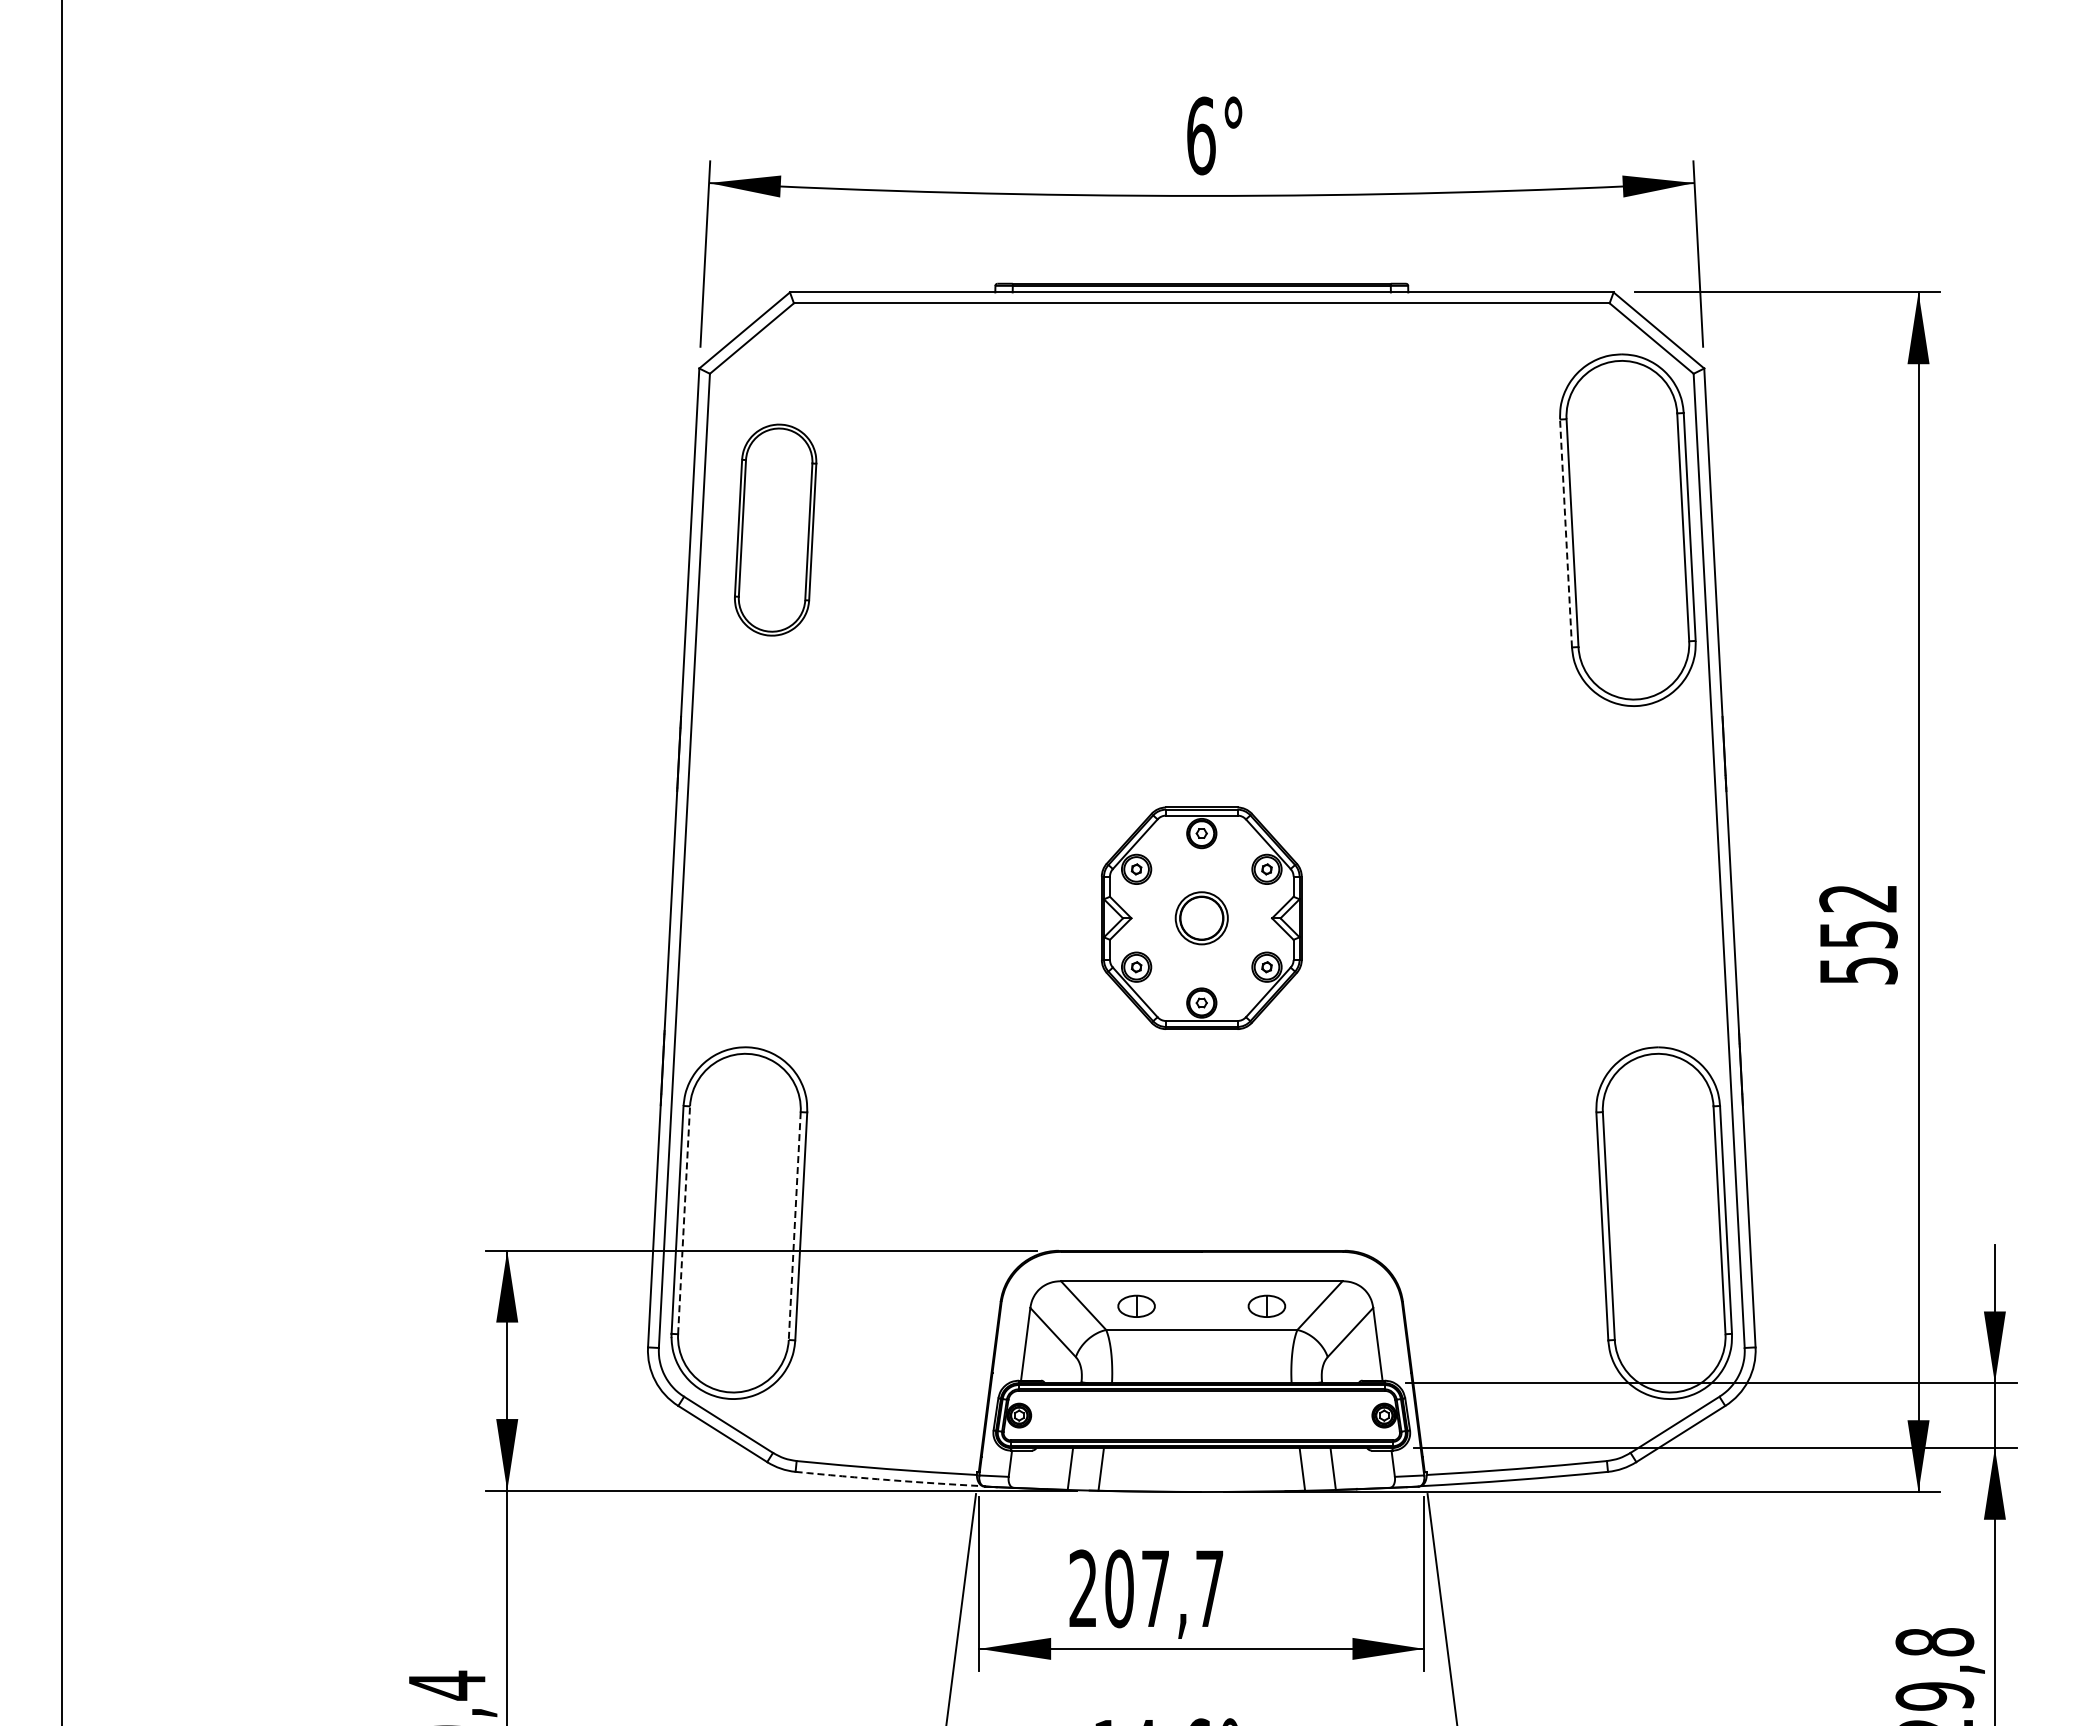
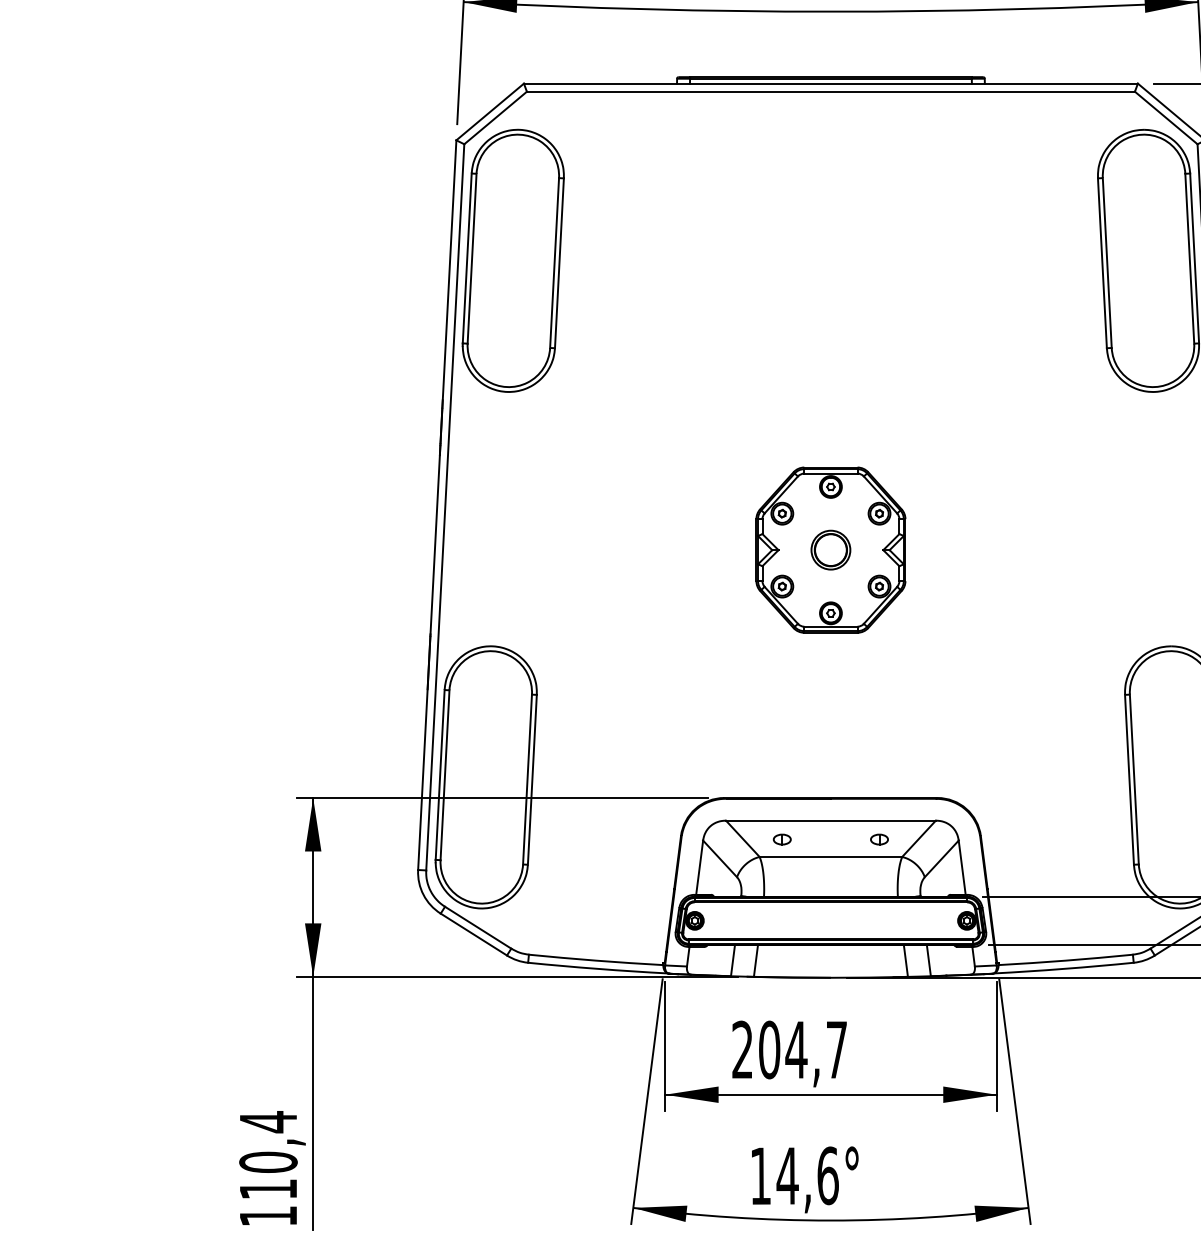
part: (775, 529) -> (513, 260), size x1.67
line: (1566, 532) -> (1102, 262), dashed -> solid
line: (684, 1219) -> (445, 774), dashed -> solid
line: (794, 1226) -> (527, 779), dashed -> solid
part: (1136, 1306) -> (782, 839), size x0.62
part: (1266, 1306) -> (879, 839), size x0.62
arc: (889, 1480) -> (598, 969), dashed -> solid
text: (1155, 1588) -> (796, 1049), 207,7 -> 204,7

